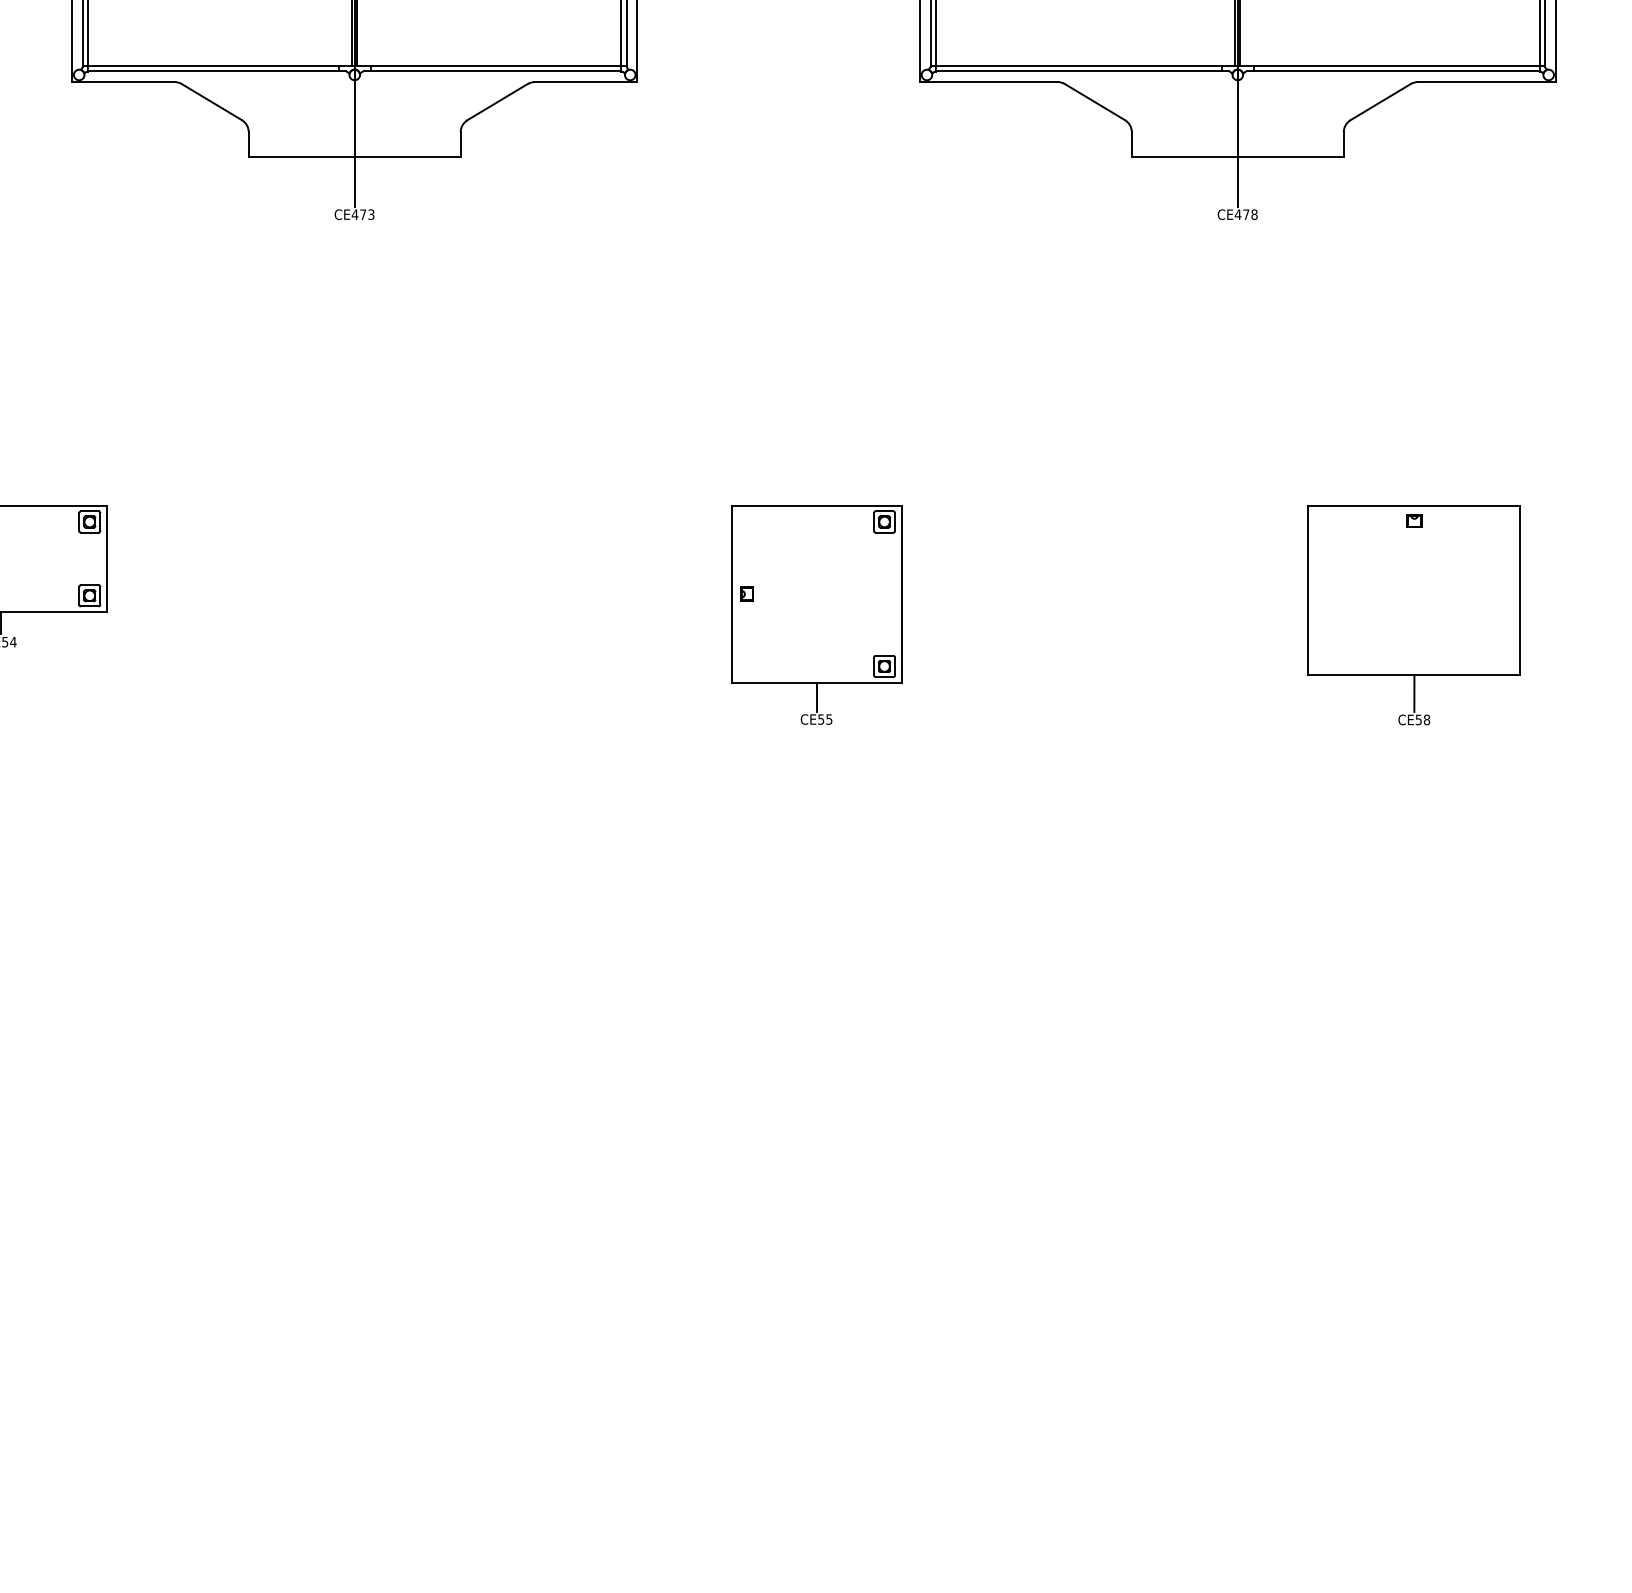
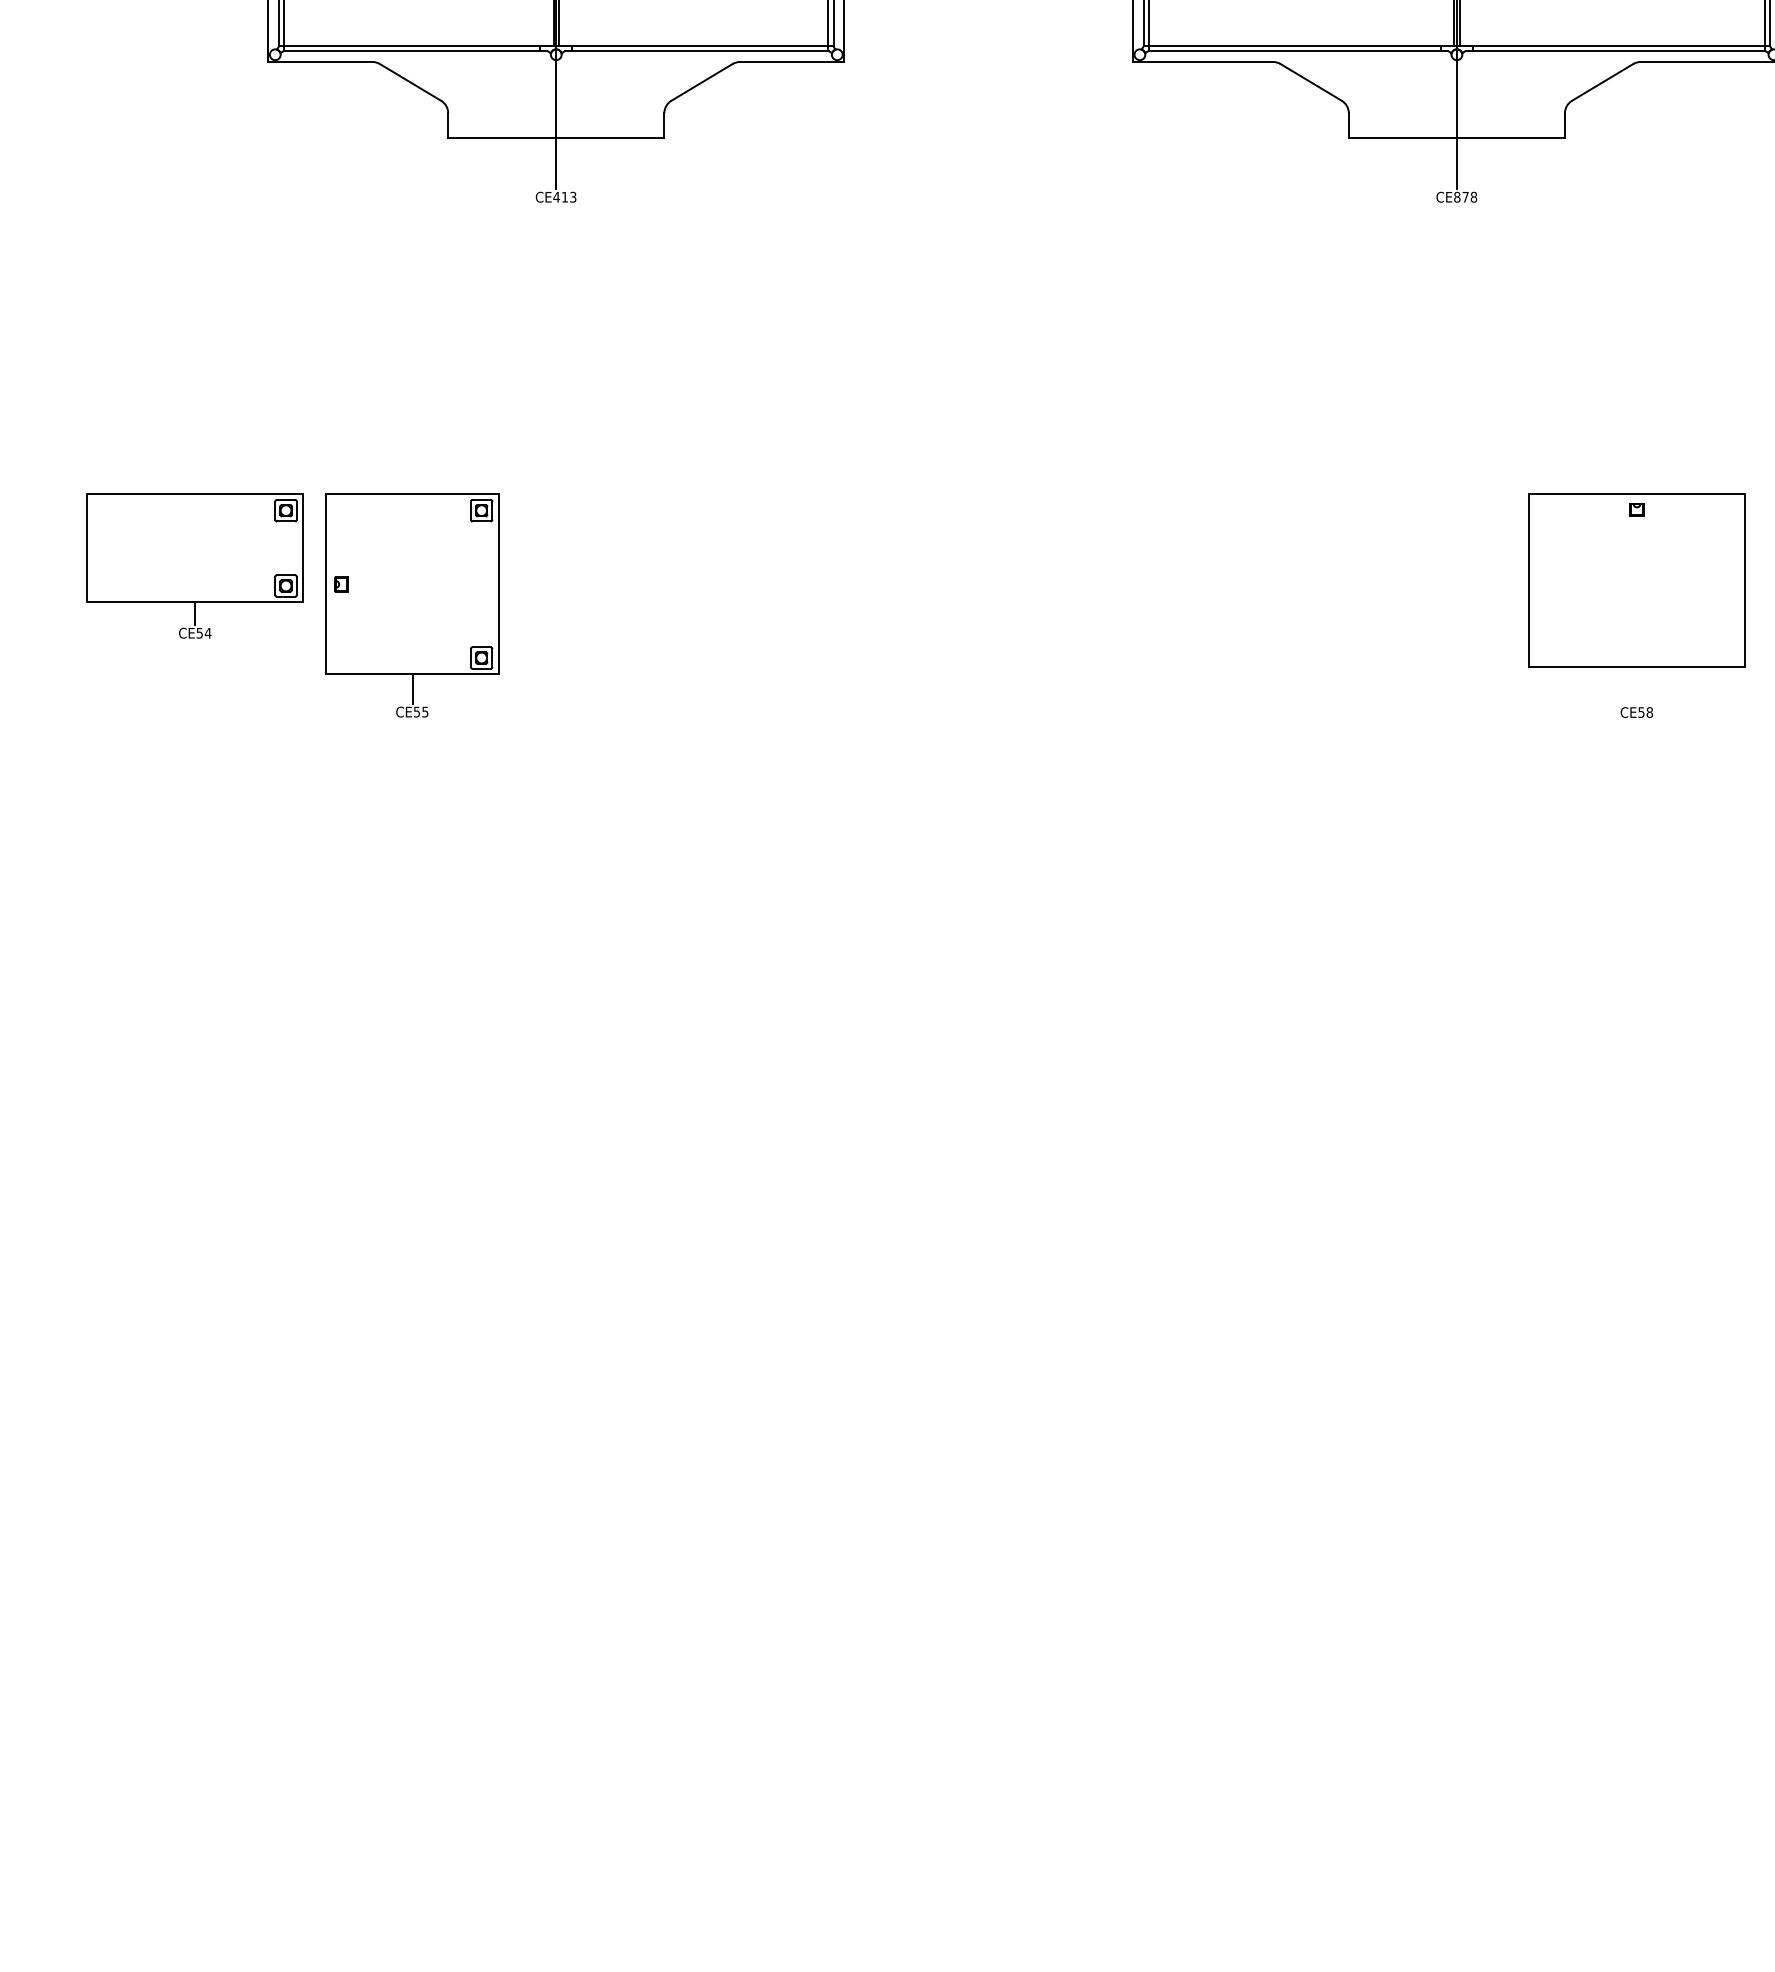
text: (1237, 213) -> (1456, 196), CE478 -> CE878
text: (362, 214) -> (564, 197), CE473 -> CE413
part: (816, 614) -> (412, 605), moved
line: (1413, 693) -> (1636, 685), removed

